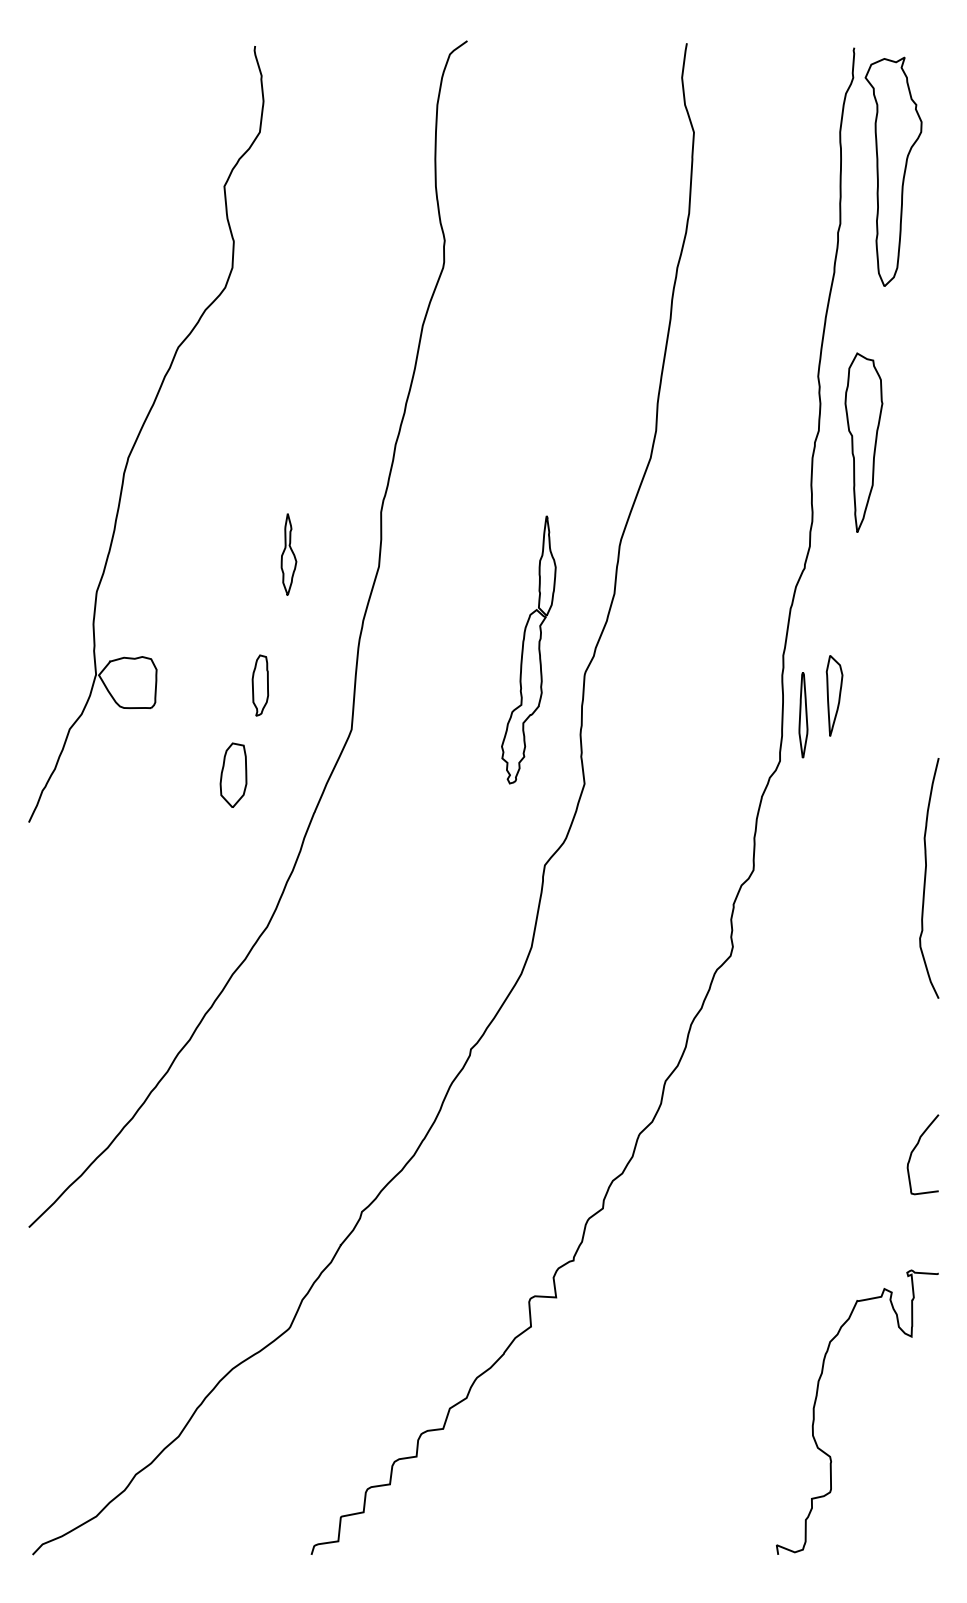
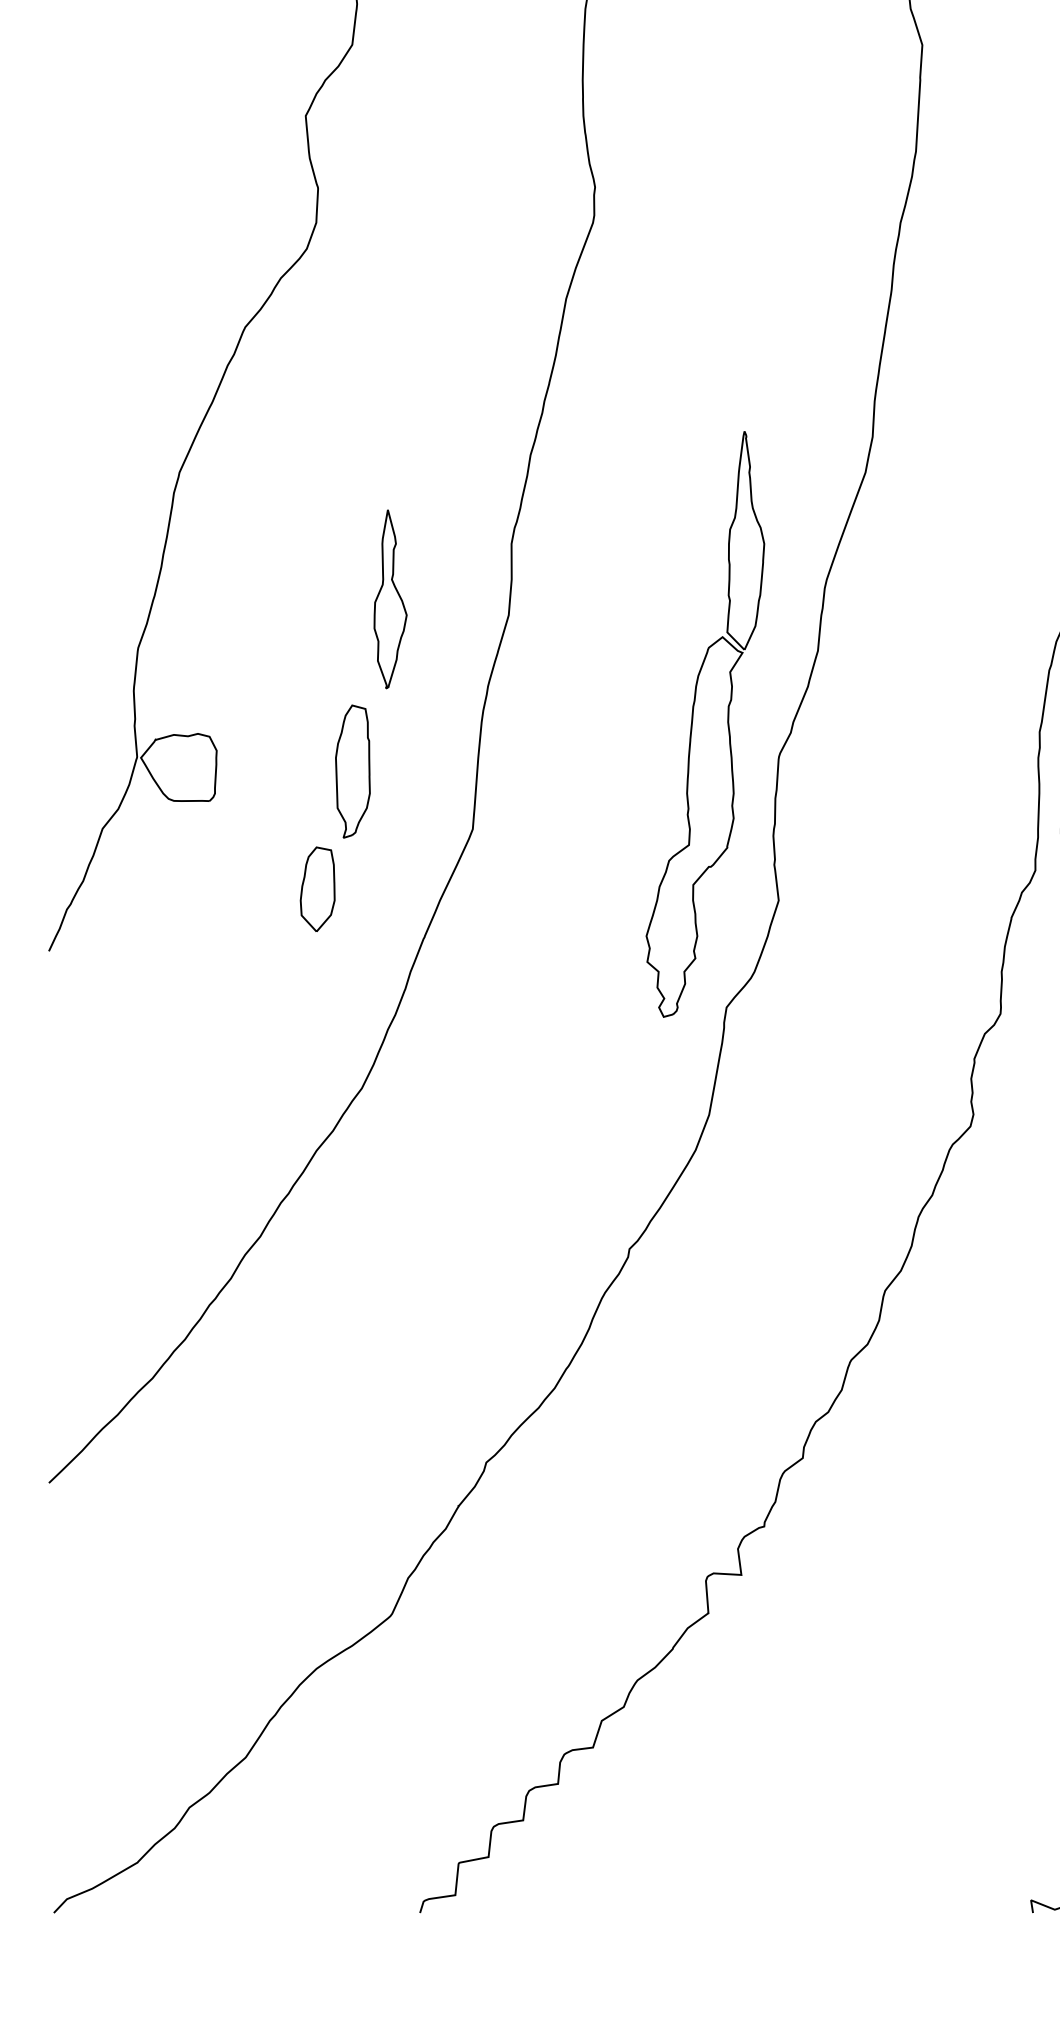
part: (288, 554) -> (389, 599), size x1.67
part: (528, 649) -> (705, 724), size x1.67
part: (260, 685) -> (353, 771), size x1.67

